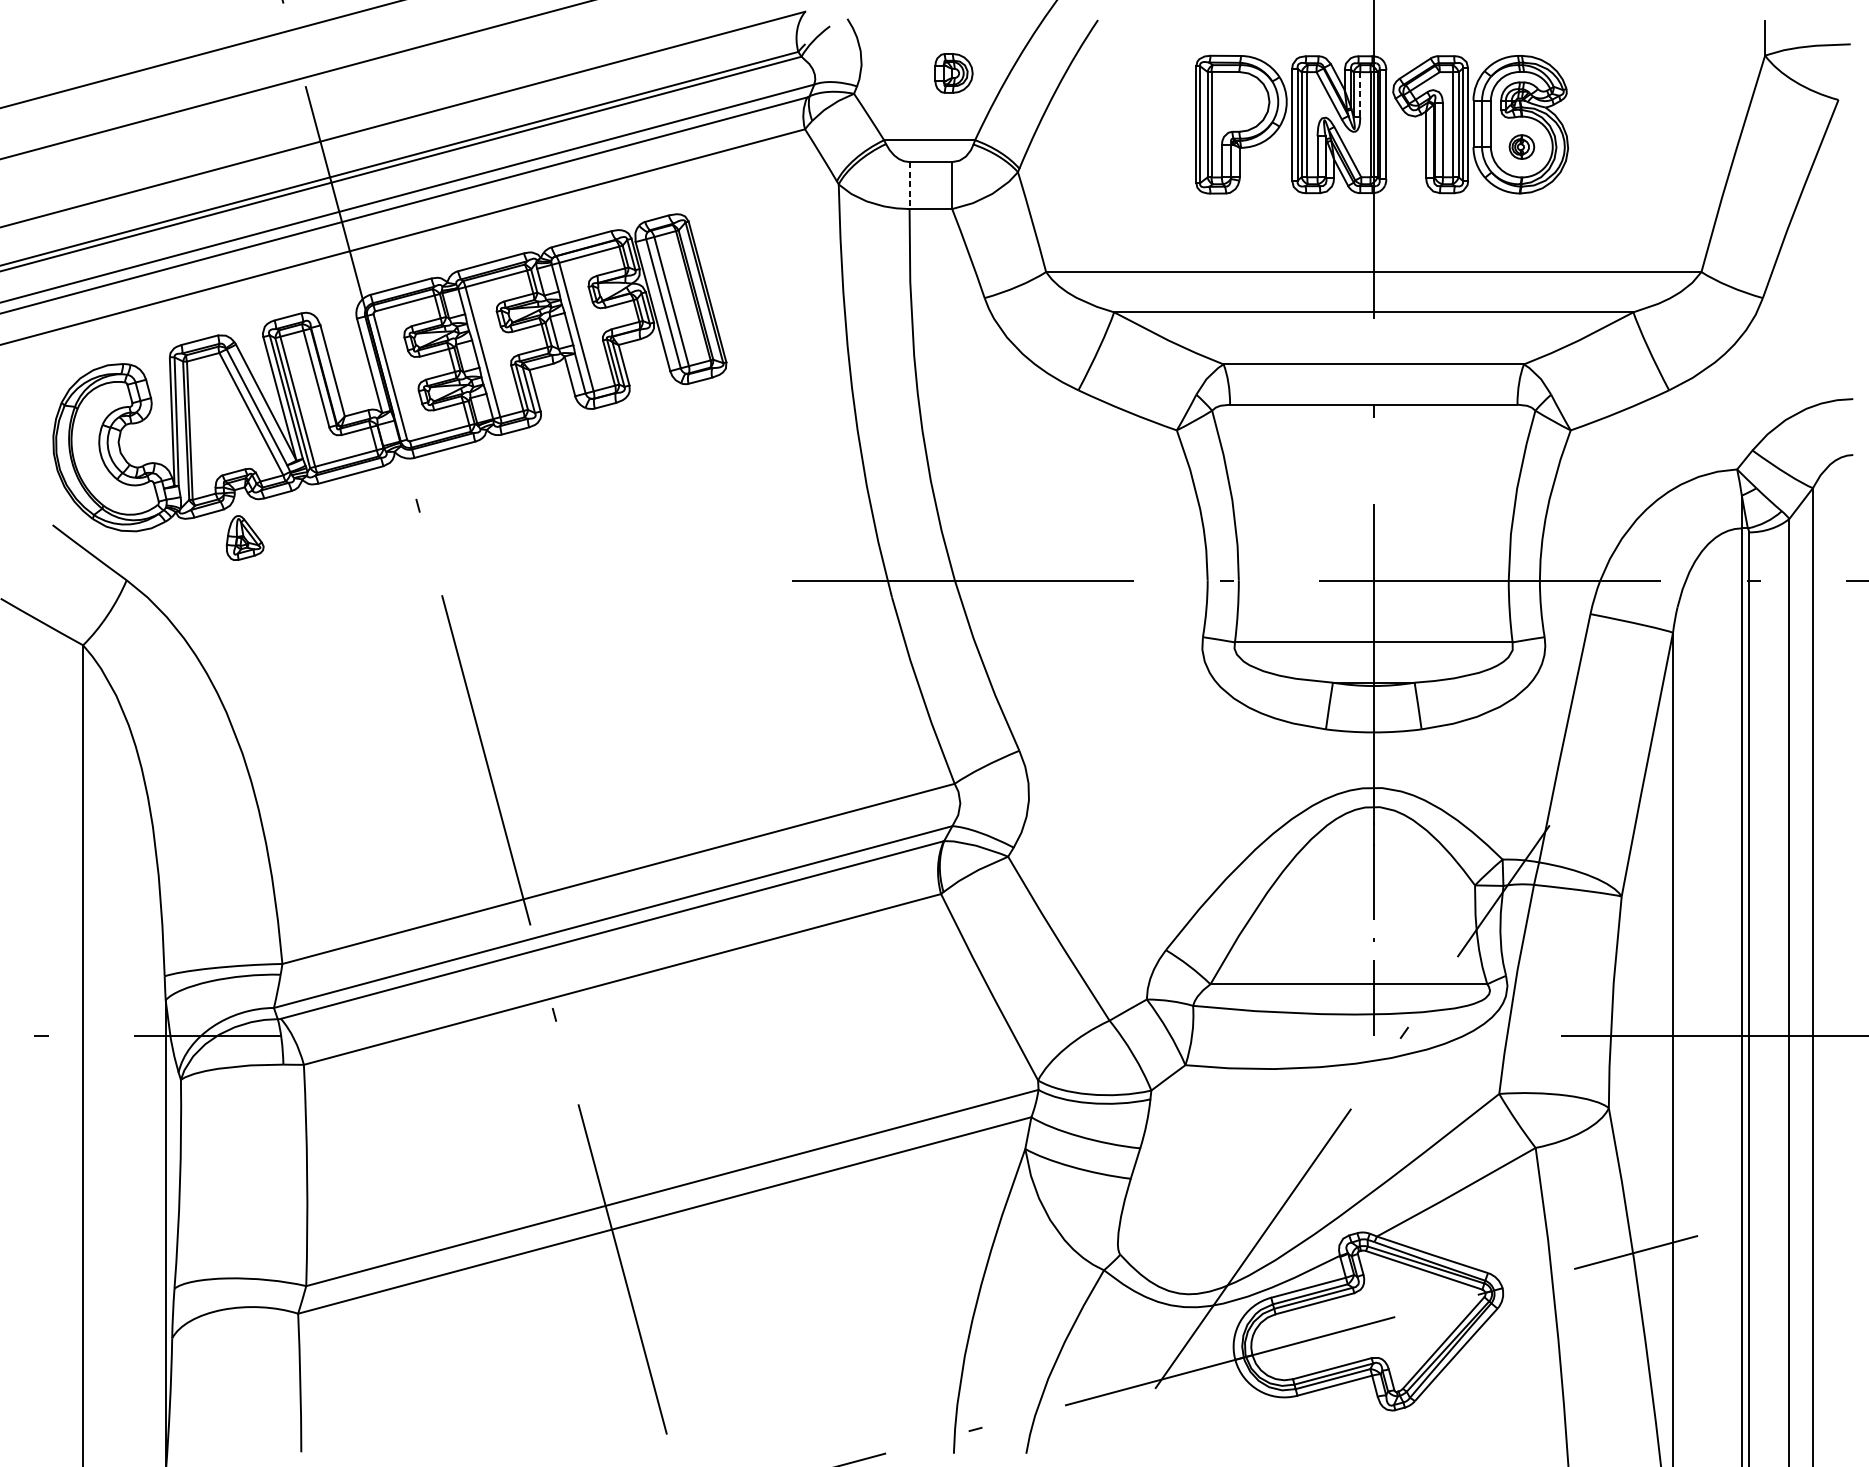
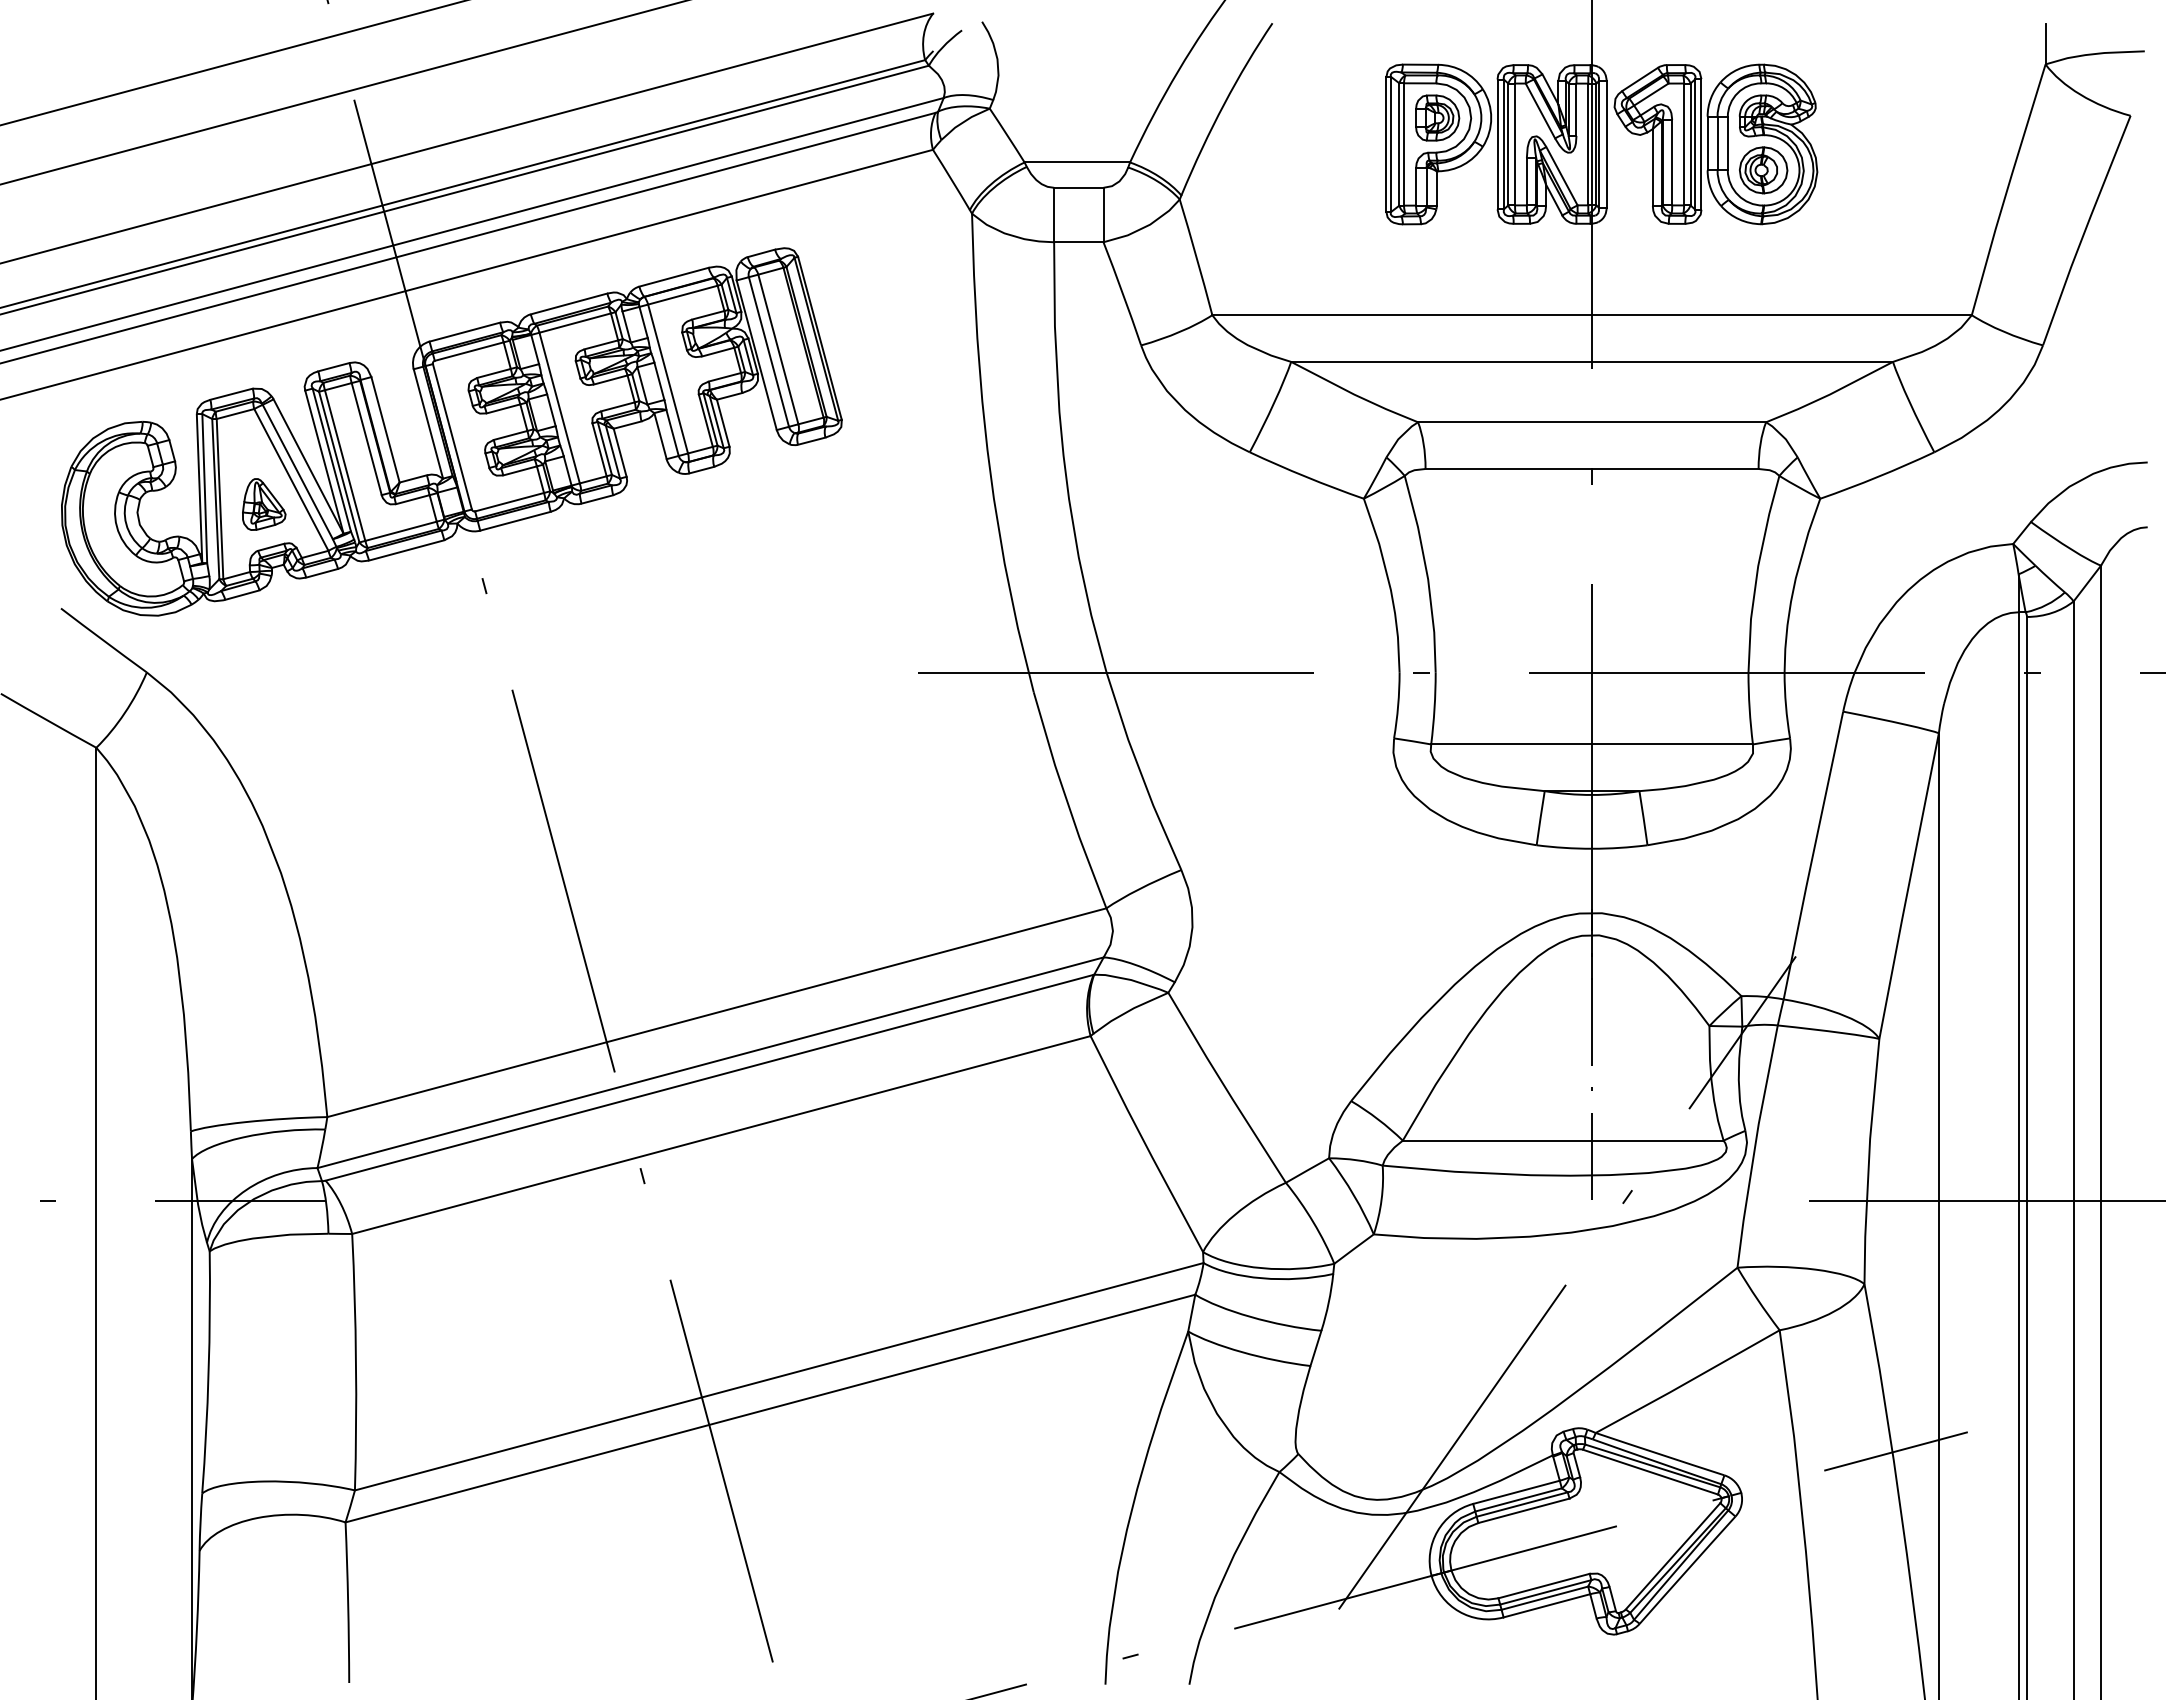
part: (953, 72) -> (1437, 117), moved
line: (1360, 95) -> (1576, 110), dashed -> solid
part: (1521, 147) -> (1763, 170), size x1.67
line: (909, 185) -> (1054, 215), dashed -> solid
part: (245, 538) -> (264, 504), moved

